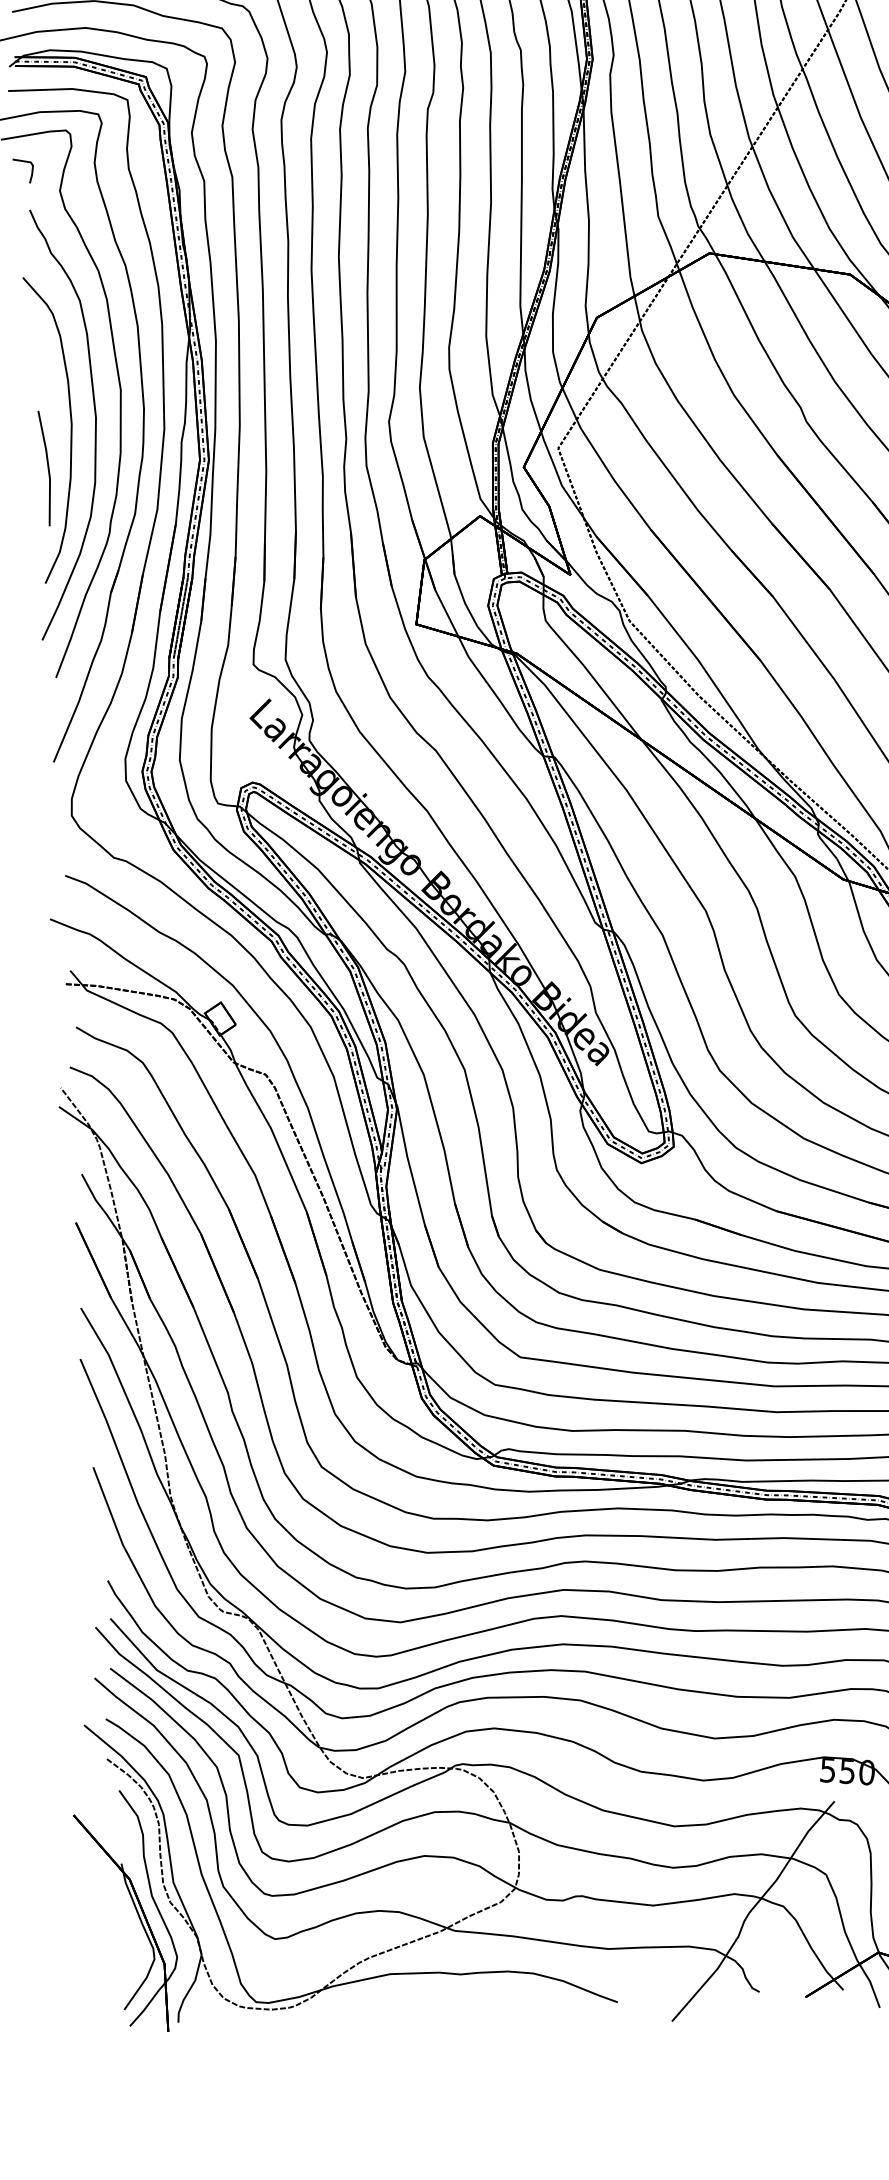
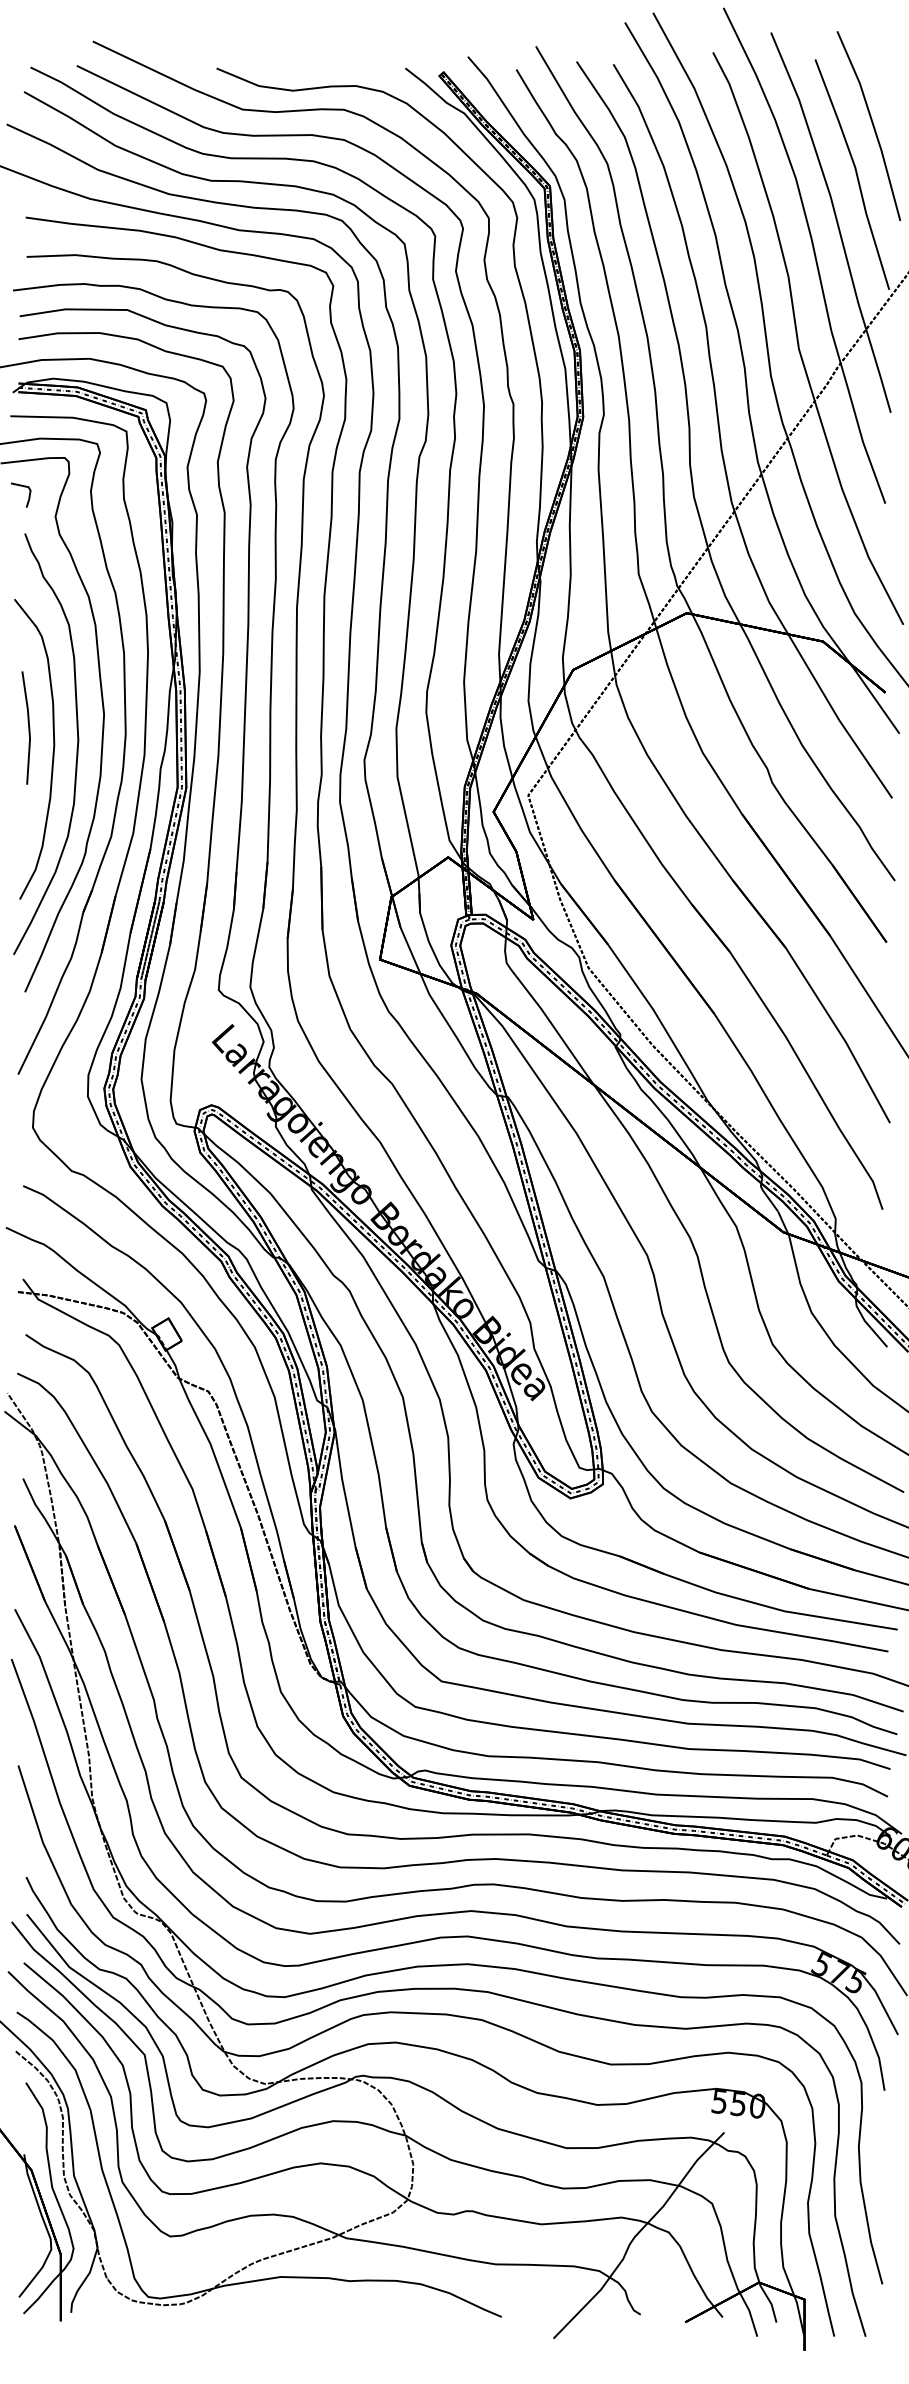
line: (47, 467) -> (28, 727), moved

